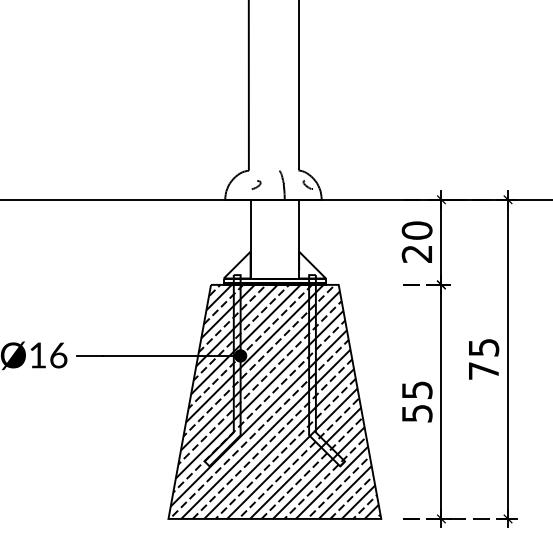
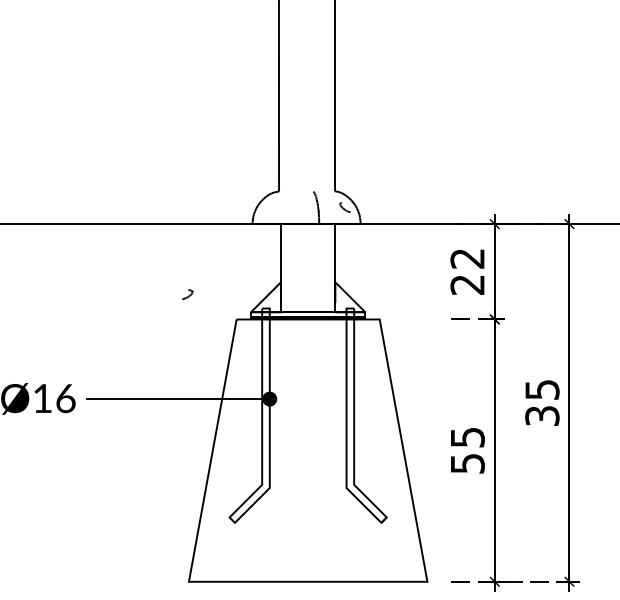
part: (256, 184) -> (187, 294), moved
text: (417, 230) -> (467, 258), 20 -> 22
text: (483, 370) -> (542, 415), 75 -> 35
hatch: (275, 401) -> (308, 450), removed

